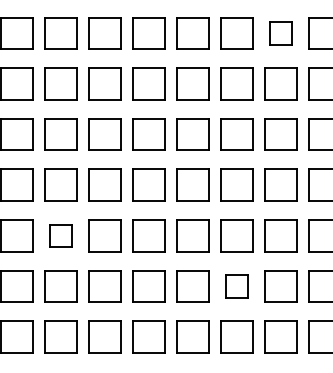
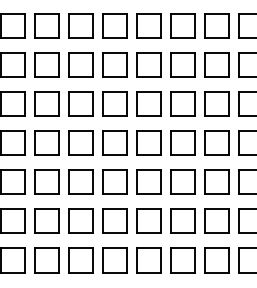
part: (280, 32) -> (216, 25), size x1.43
part: (60, 235) -> (46, 181), size x1.43
part: (236, 285) -> (182, 220), size x1.43

